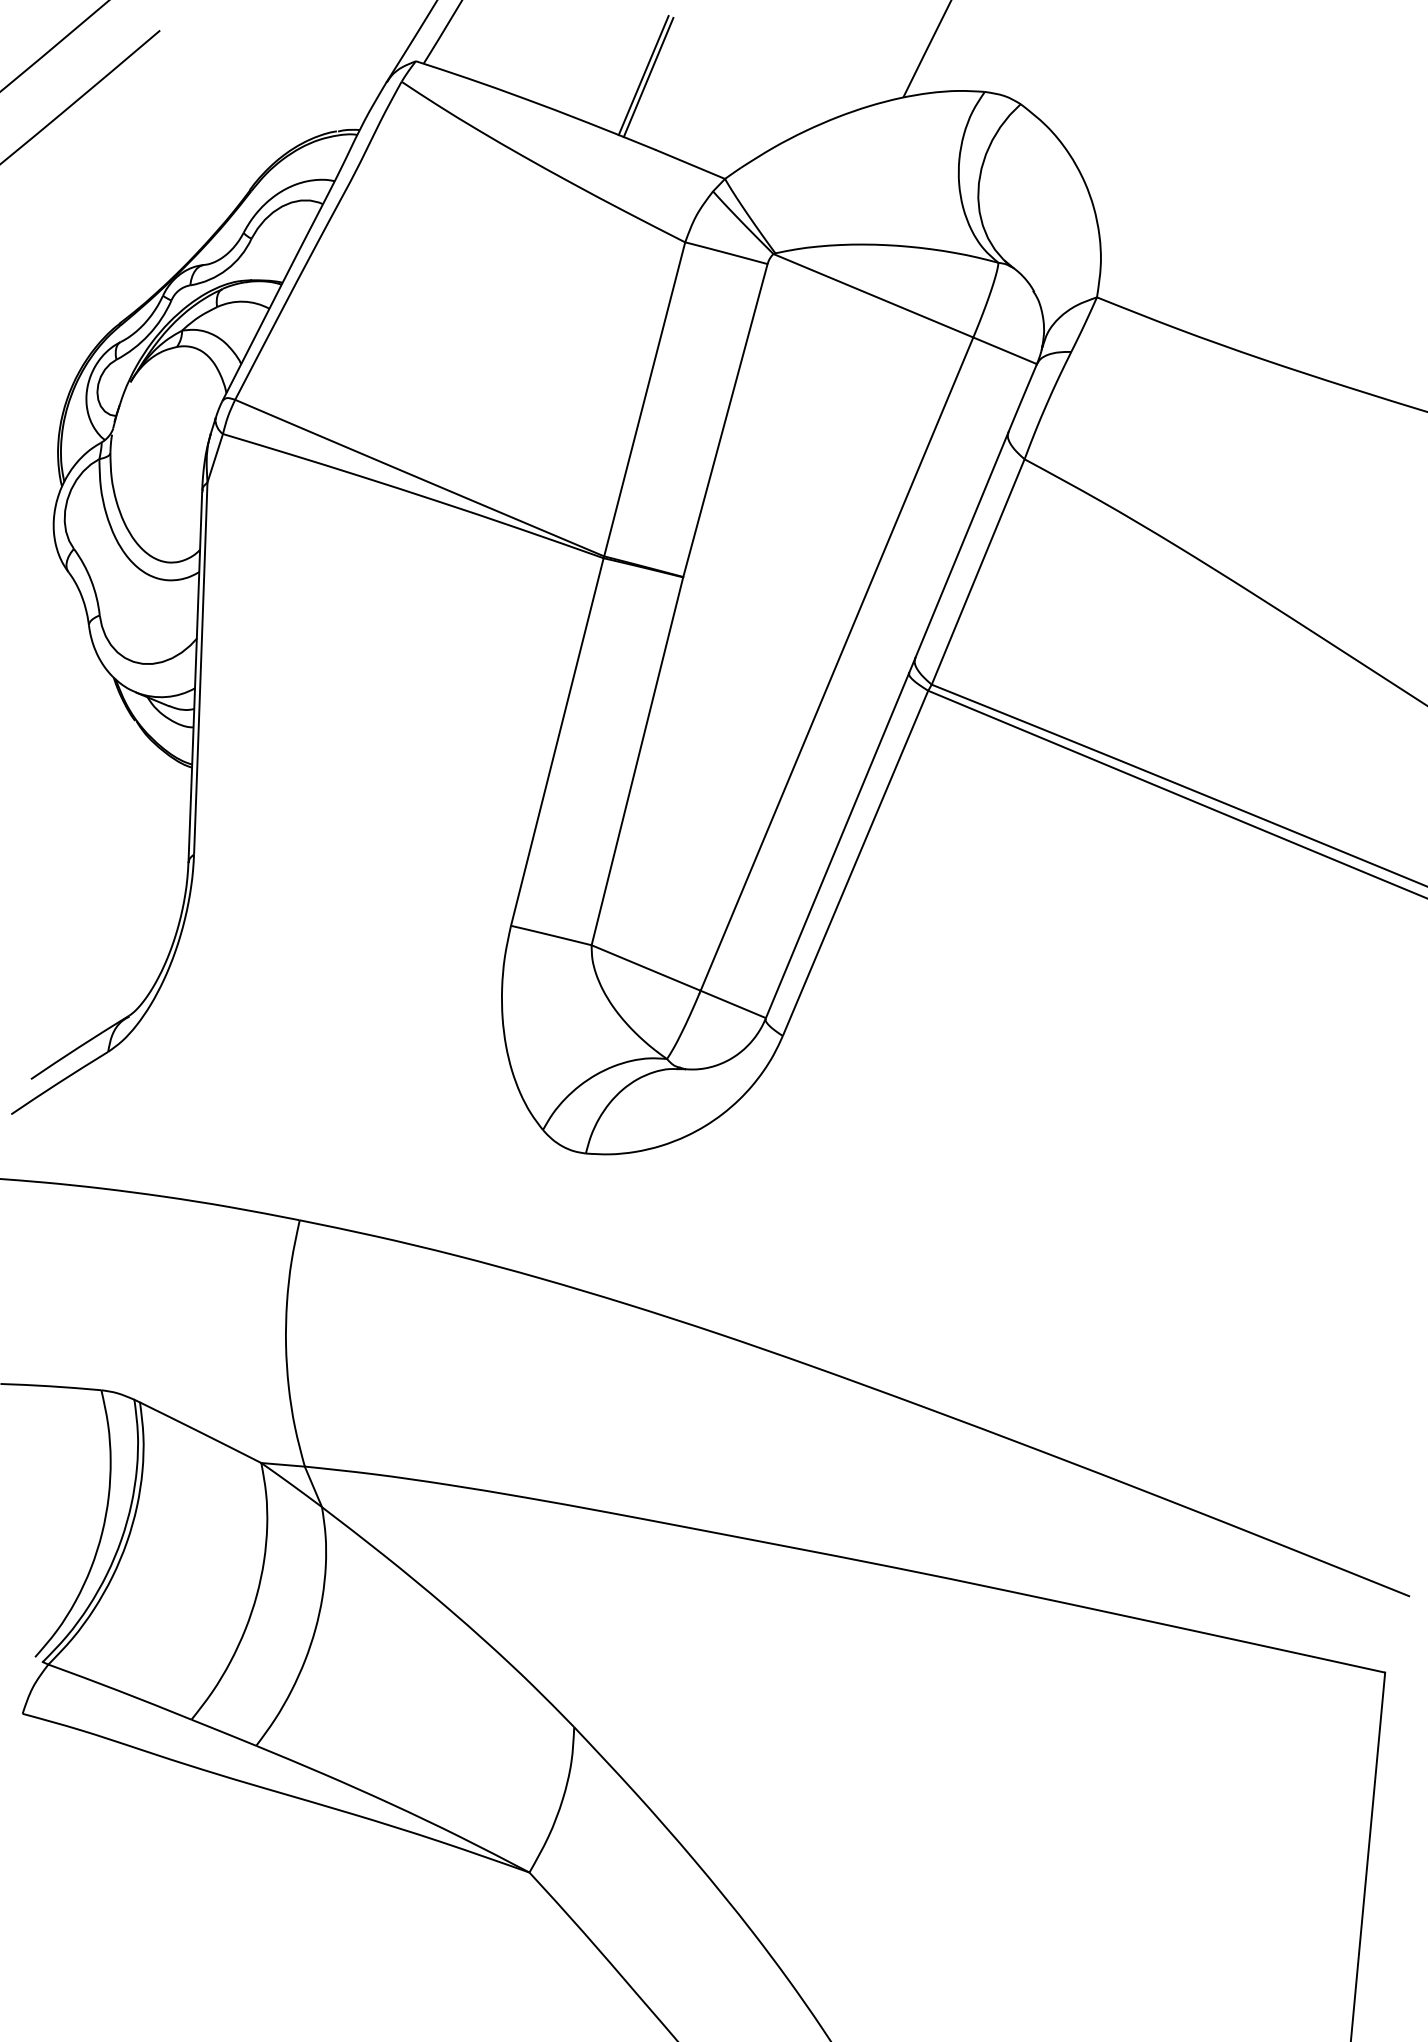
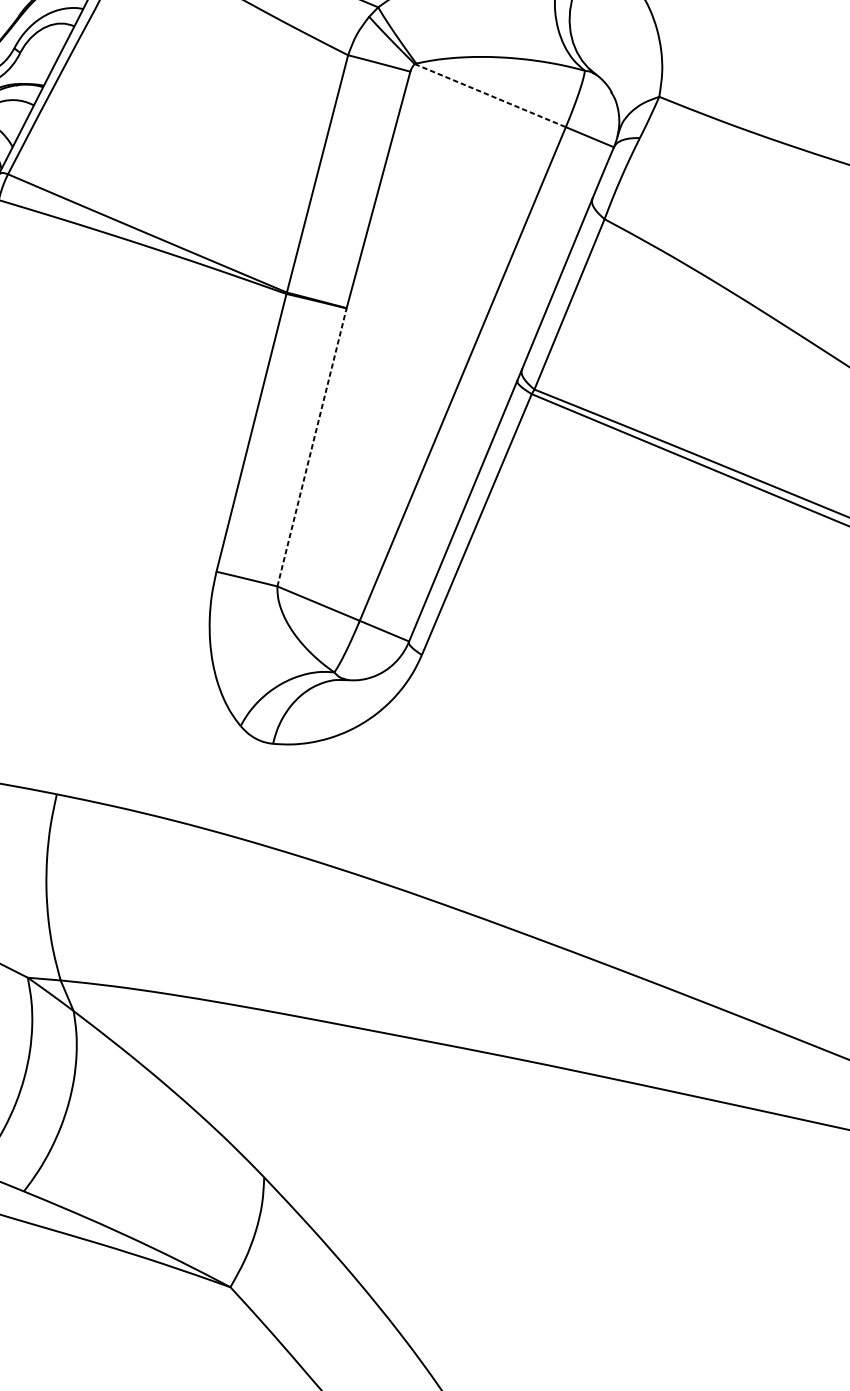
line: (873, 295) -> (490, 95), solid -> dashed
line: (637, 761) -> (312, 447), solid -> dashed

